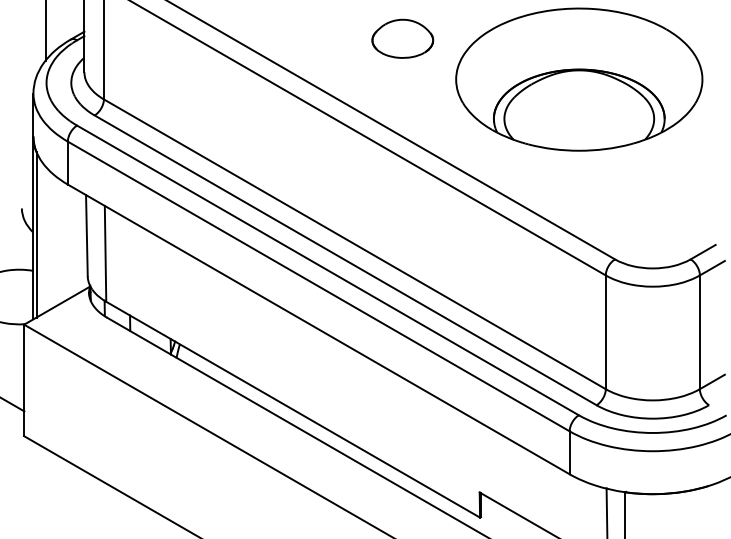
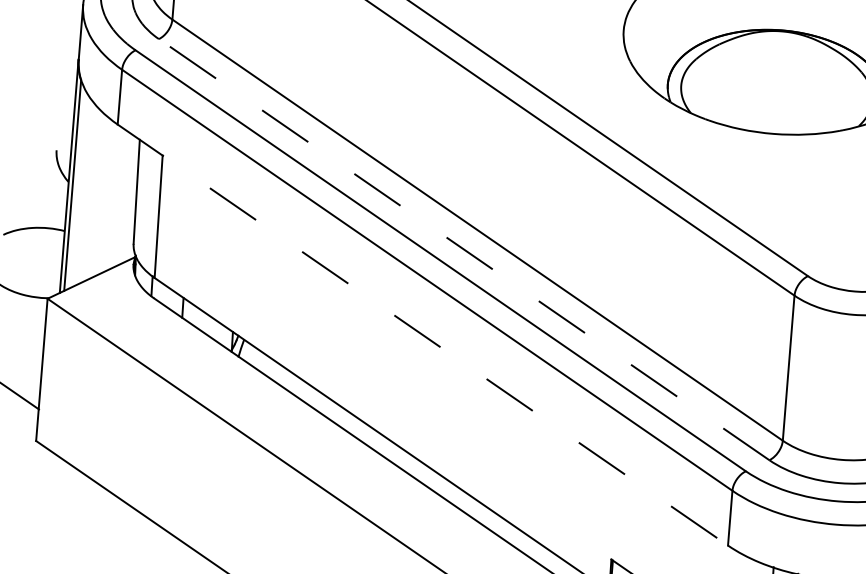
line: (345, 260) -> (464, 249), solid -> dashed
line: (318, 329) -> (422, 335), solid -> dashed

